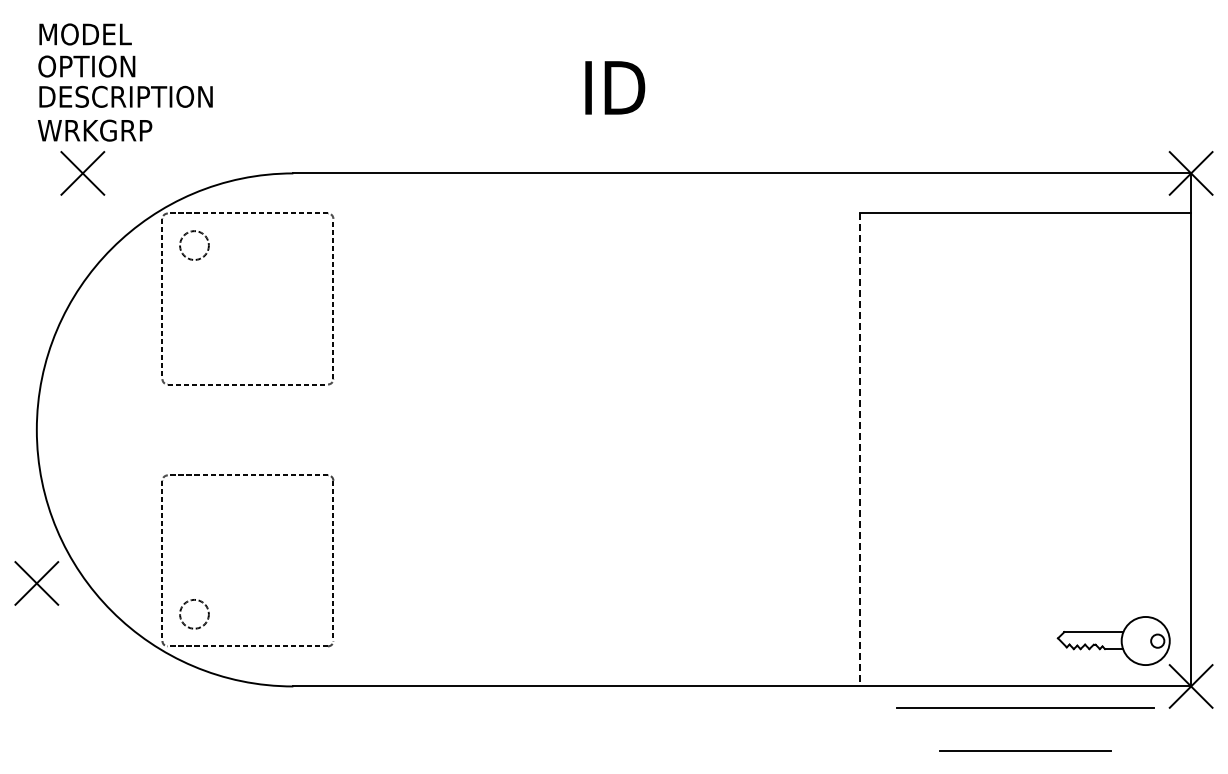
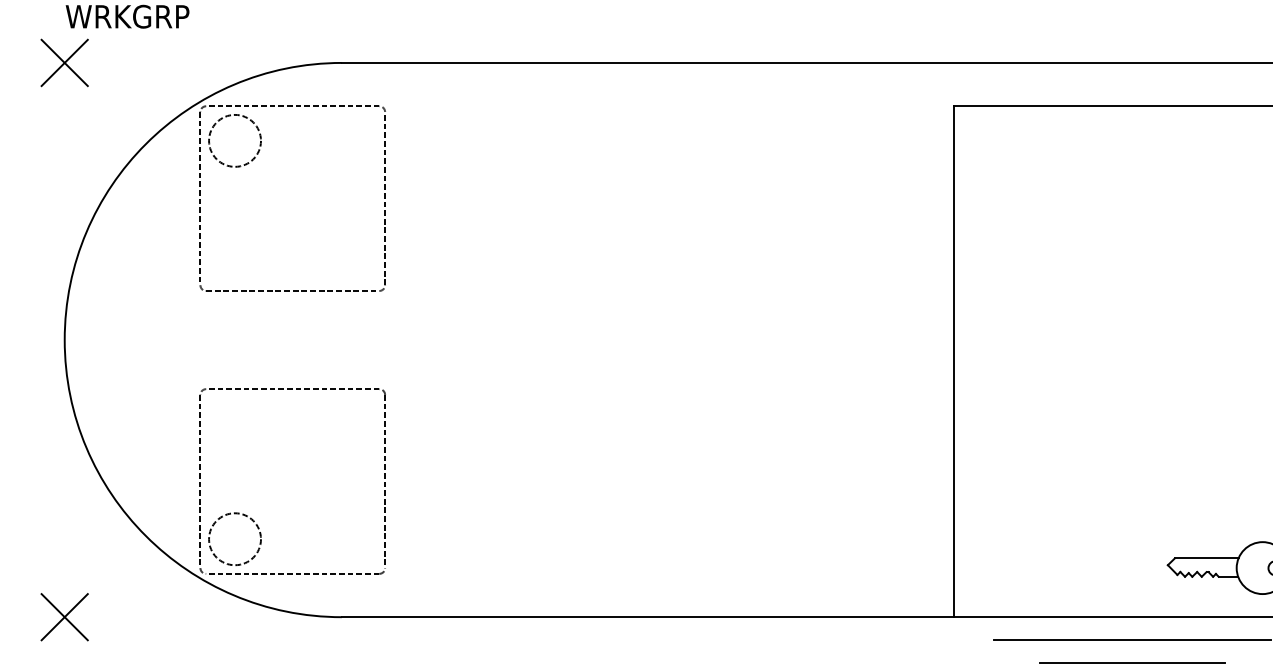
part: (82, 173) -> (64, 63), moved
circle: (194, 245) -> (235, 140), size x1.67
line: (859, 450) -> (953, 362), dashed -> solid
part: (36, 583) -> (64, 617), moved
circle: (194, 614) -> (235, 539), size x1.67
line: (1024, 729) -> (1131, 663), added

